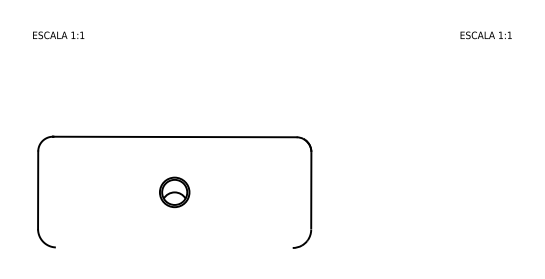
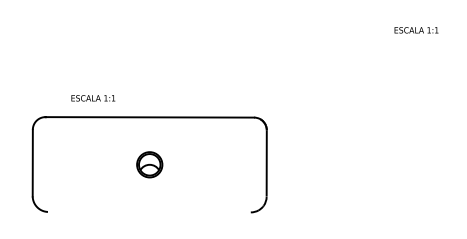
text: (58, 35) -> (93, 98), moved

